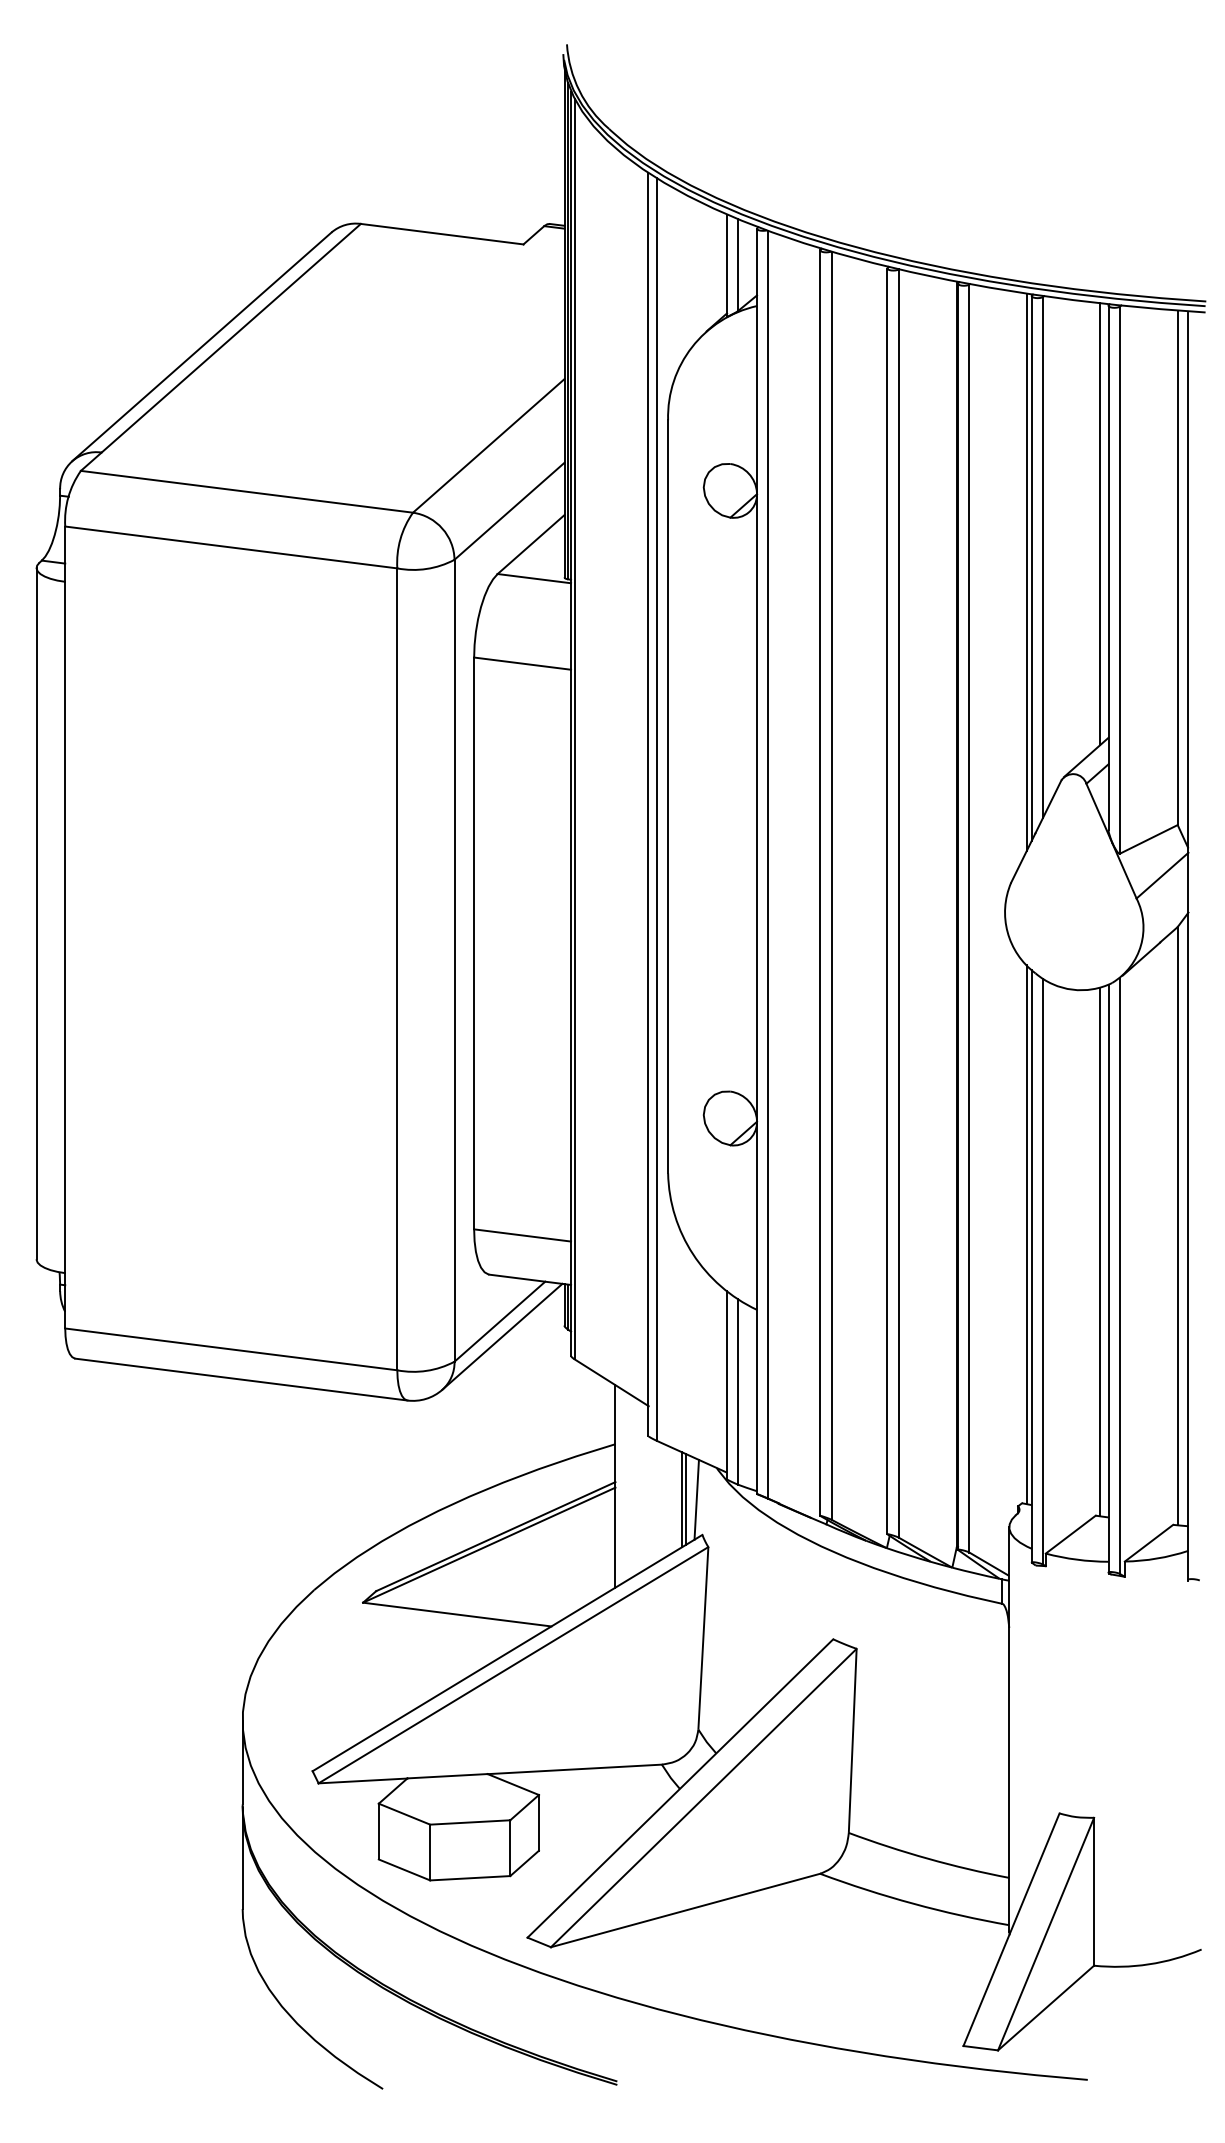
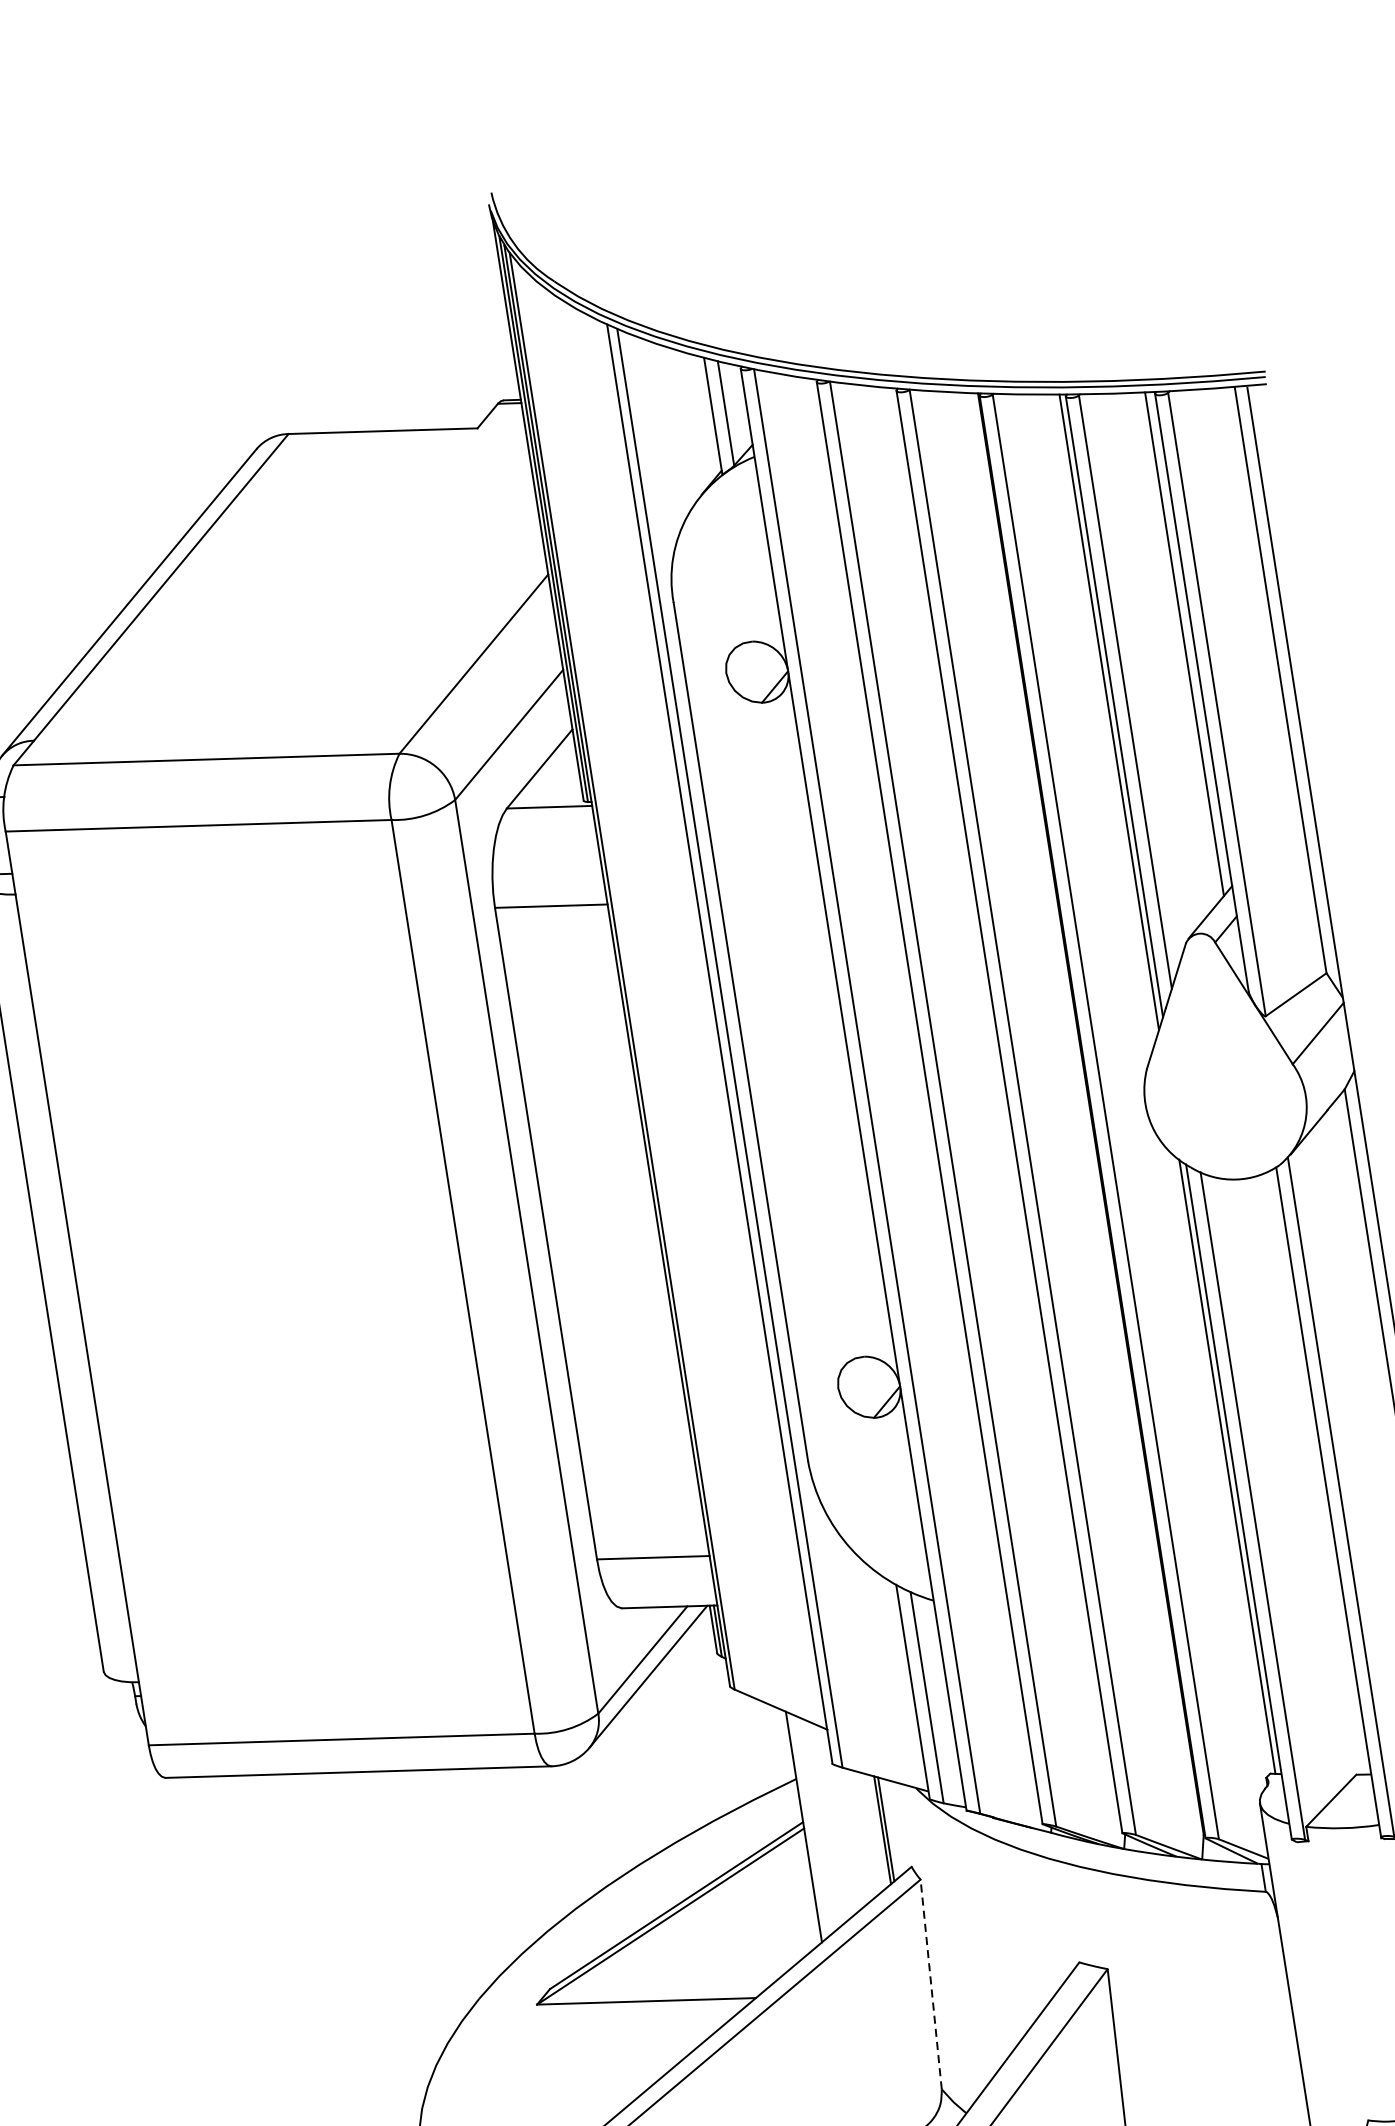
line: (1100, 1251) -> (1314, 1472), removed
line: (696, 1499) -> (898, 1827), removed
line: (703, 1637) -> (931, 1983), solid -> dashed

